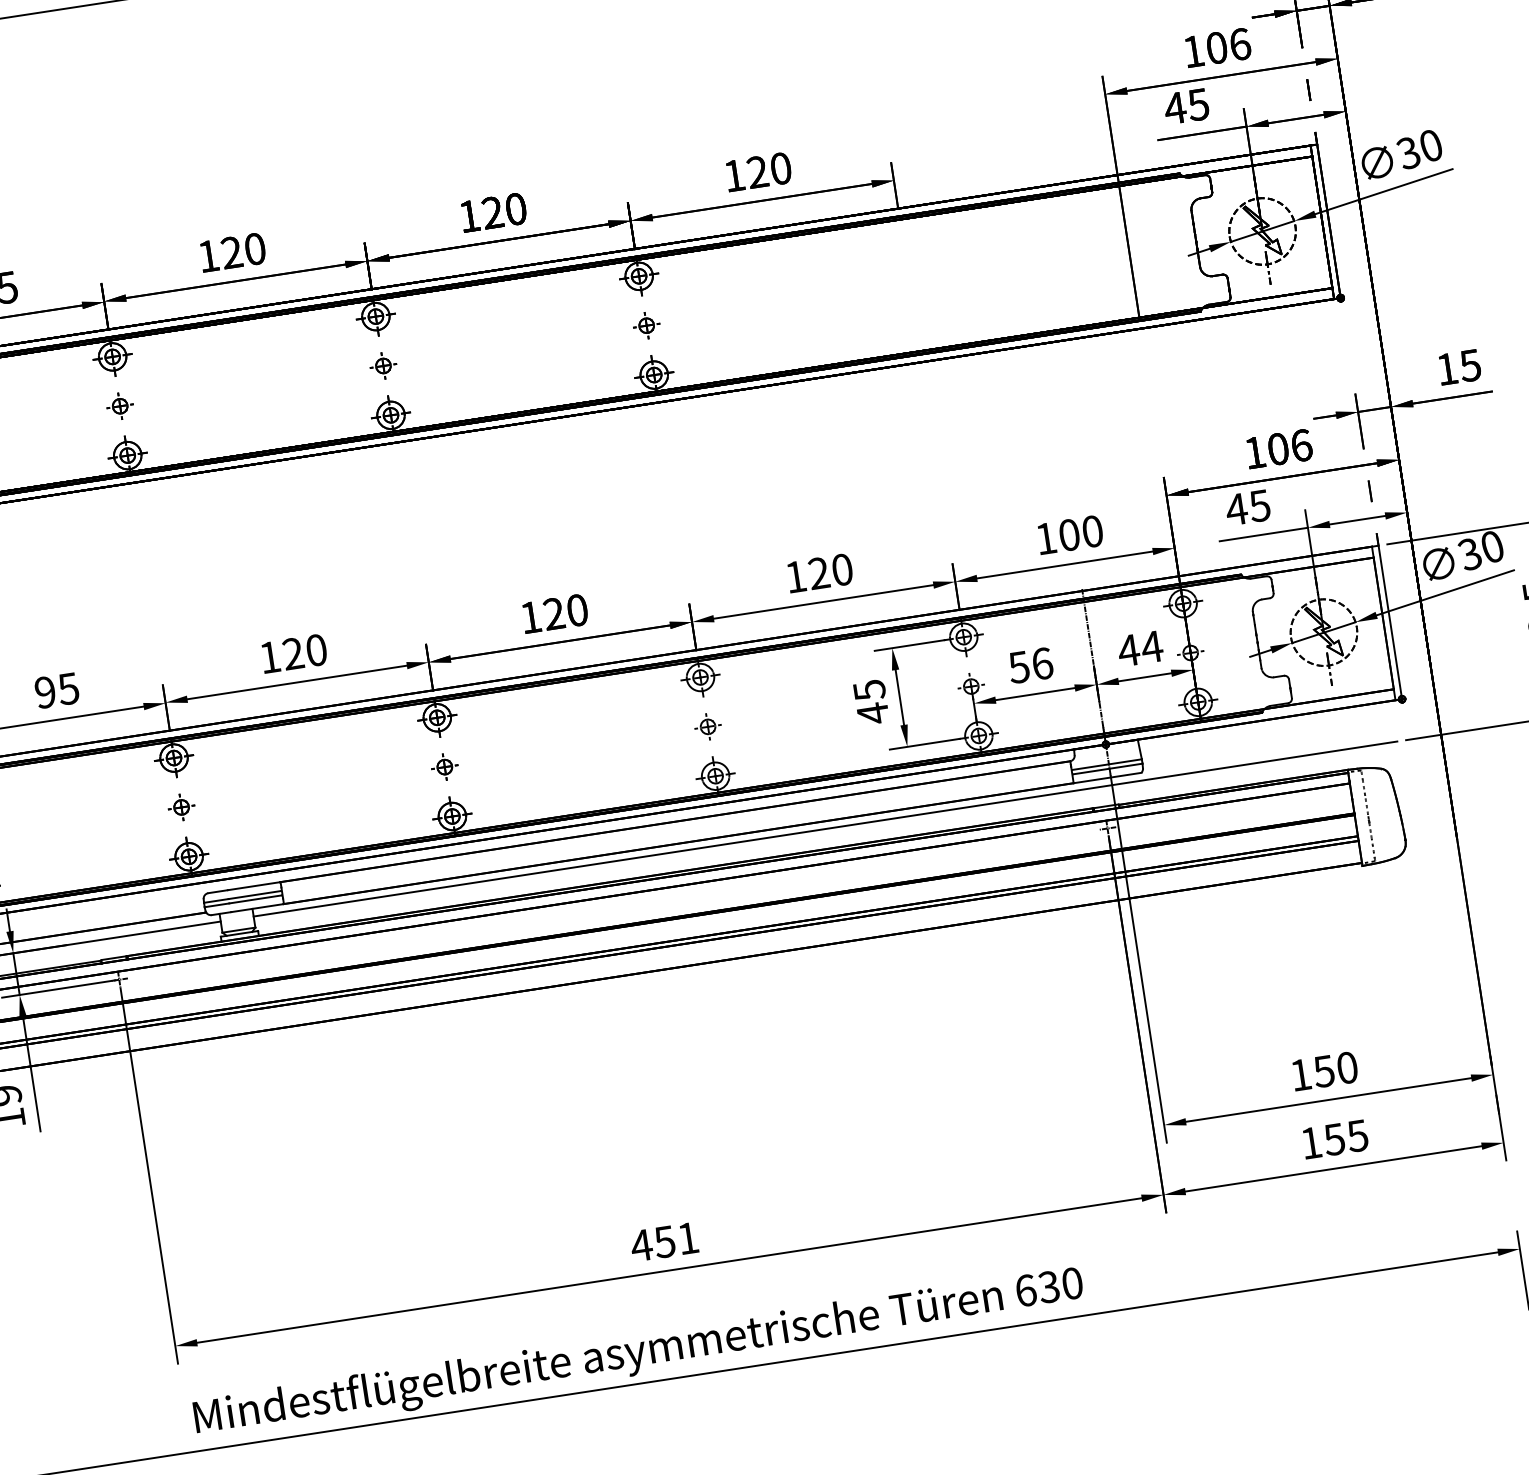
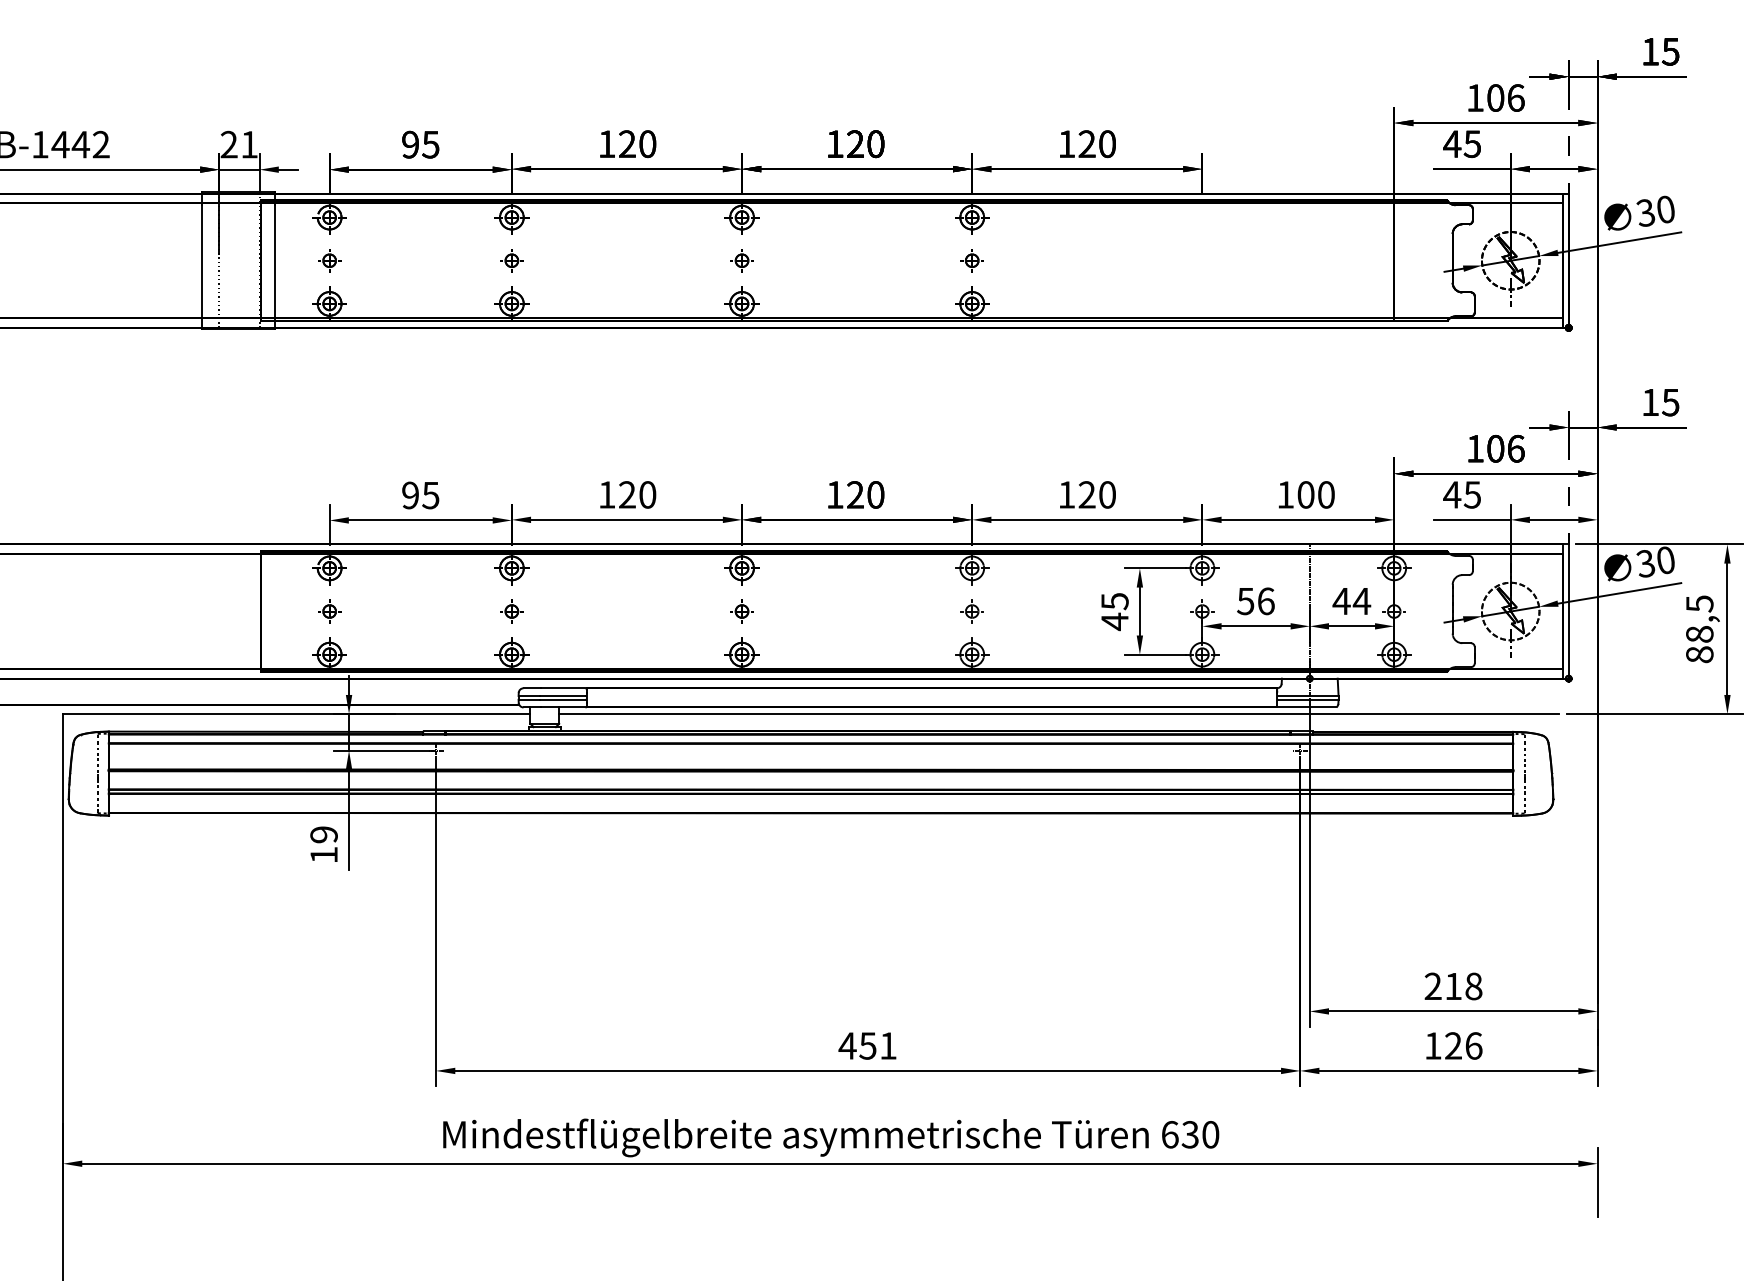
text: (1324, 1071) -> (1453, 986), 150 -> 218
text: (1345, 1137) -> (1463, 1045), 155 -> 126

